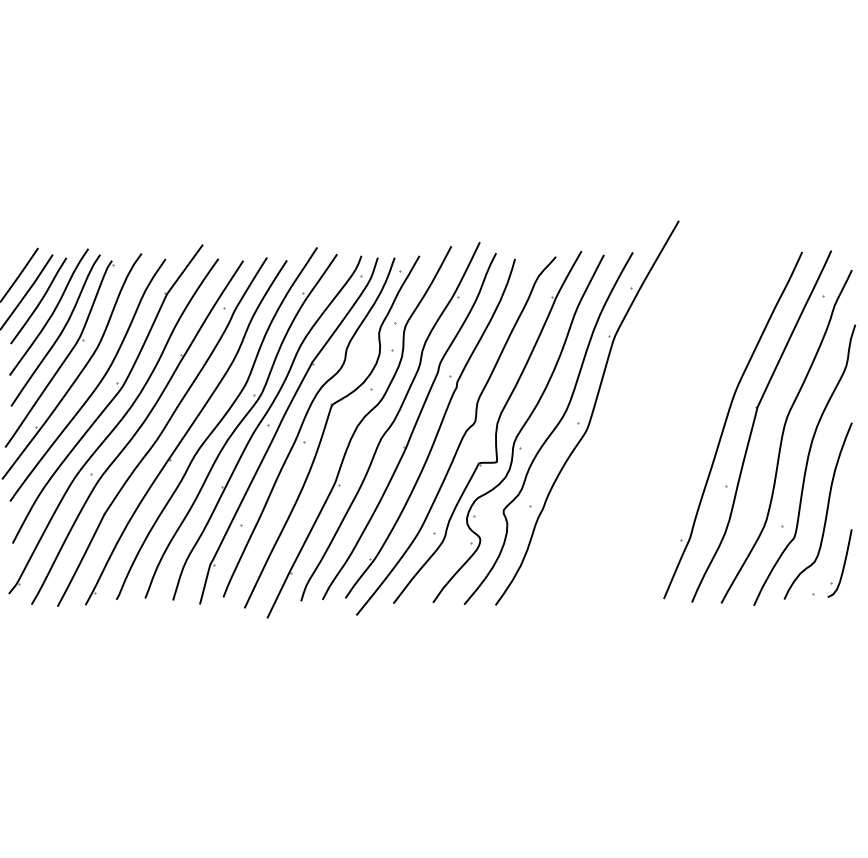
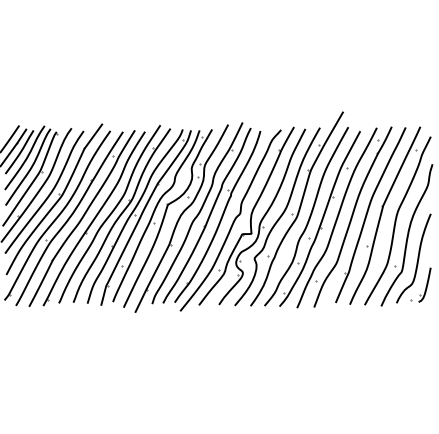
part: (649, 429) -> (328, 217), added

